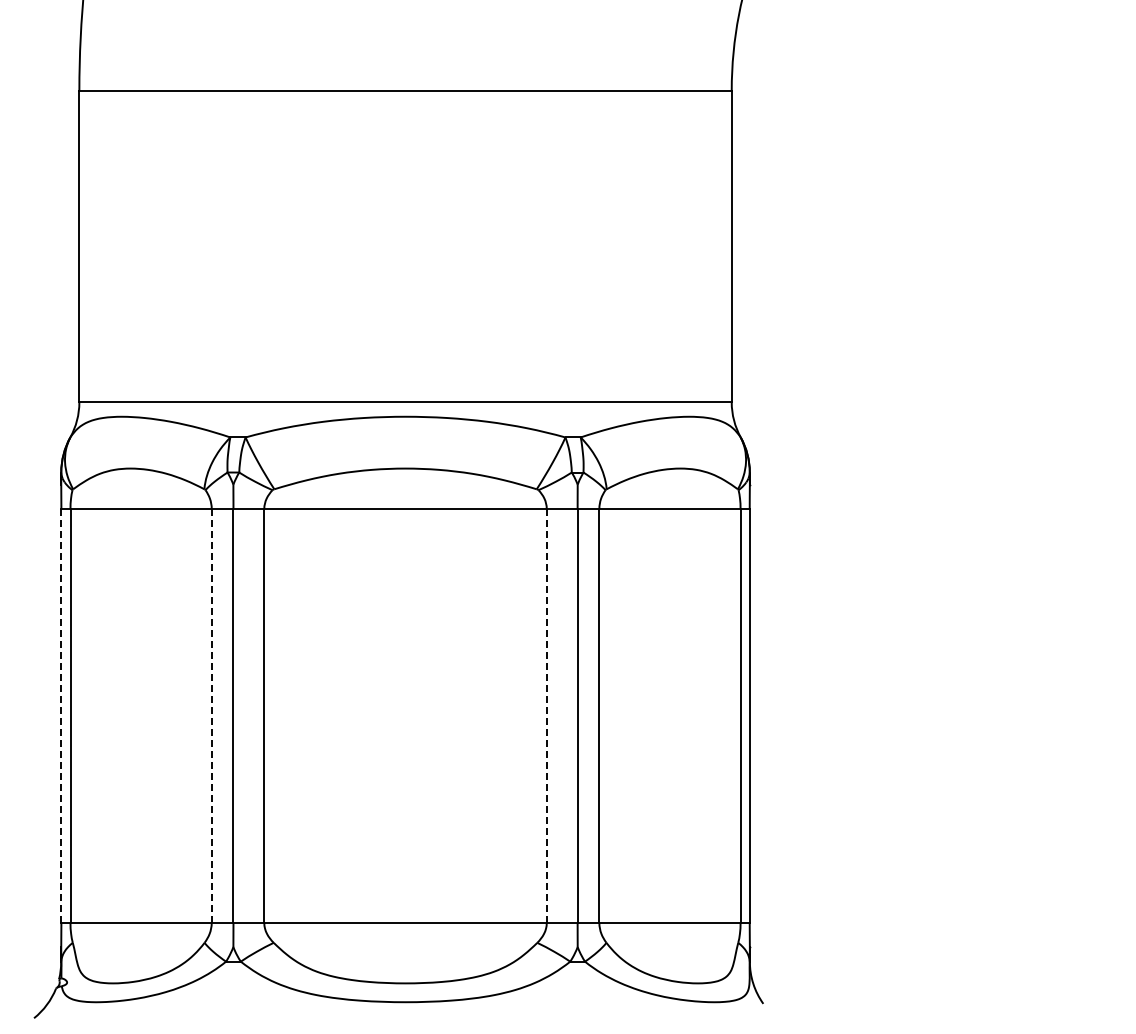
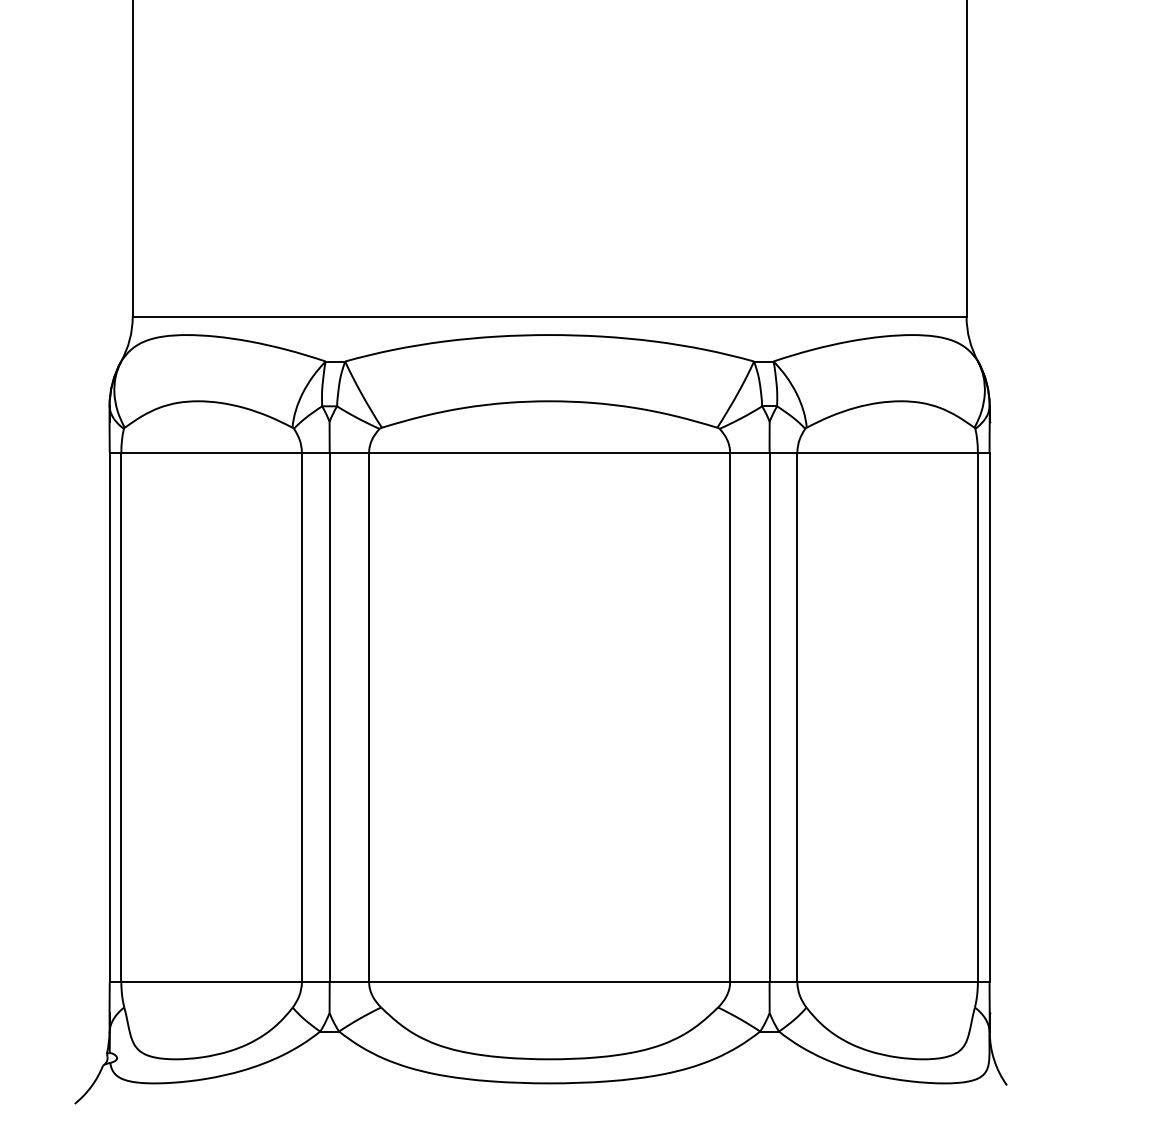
line: (211, 715) -> (301, 716), dashed -> solid
line: (546, 715) -> (729, 716), dashed -> solid
line: (61, 716) -> (109, 718), dashed -> solid

